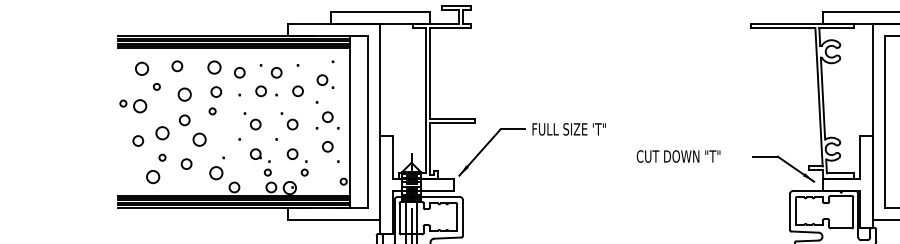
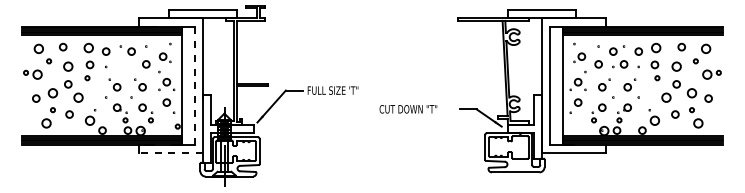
part: (266, 91) -> (124, 64), removed
line: (367, 121) -> (194, 85), solid -> dashed
line: (334, 220) -> (171, 153), solid -> dashed

